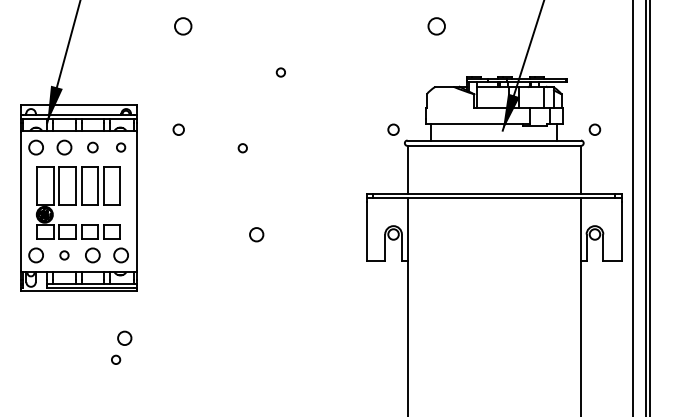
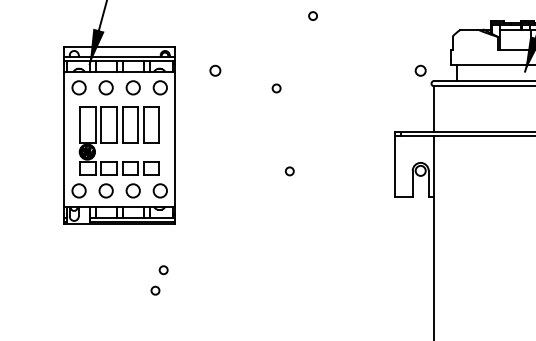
circle: (92, 147) -> (132, 87), size x1.43
circle: (120, 147) -> (159, 87), size x1.67
circle: (256, 235) -> (289, 171), size x0.62
circle: (64, 255) -> (106, 190), size x1.67
circle: (124, 338) -> (163, 270), size x0.62

